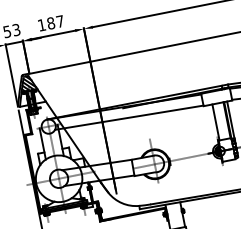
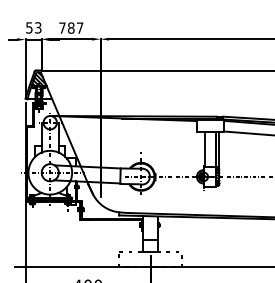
text: (41, 24) -> (62, 27), 187 -> 787
line: (128, 117) -> (125, 128), removed

